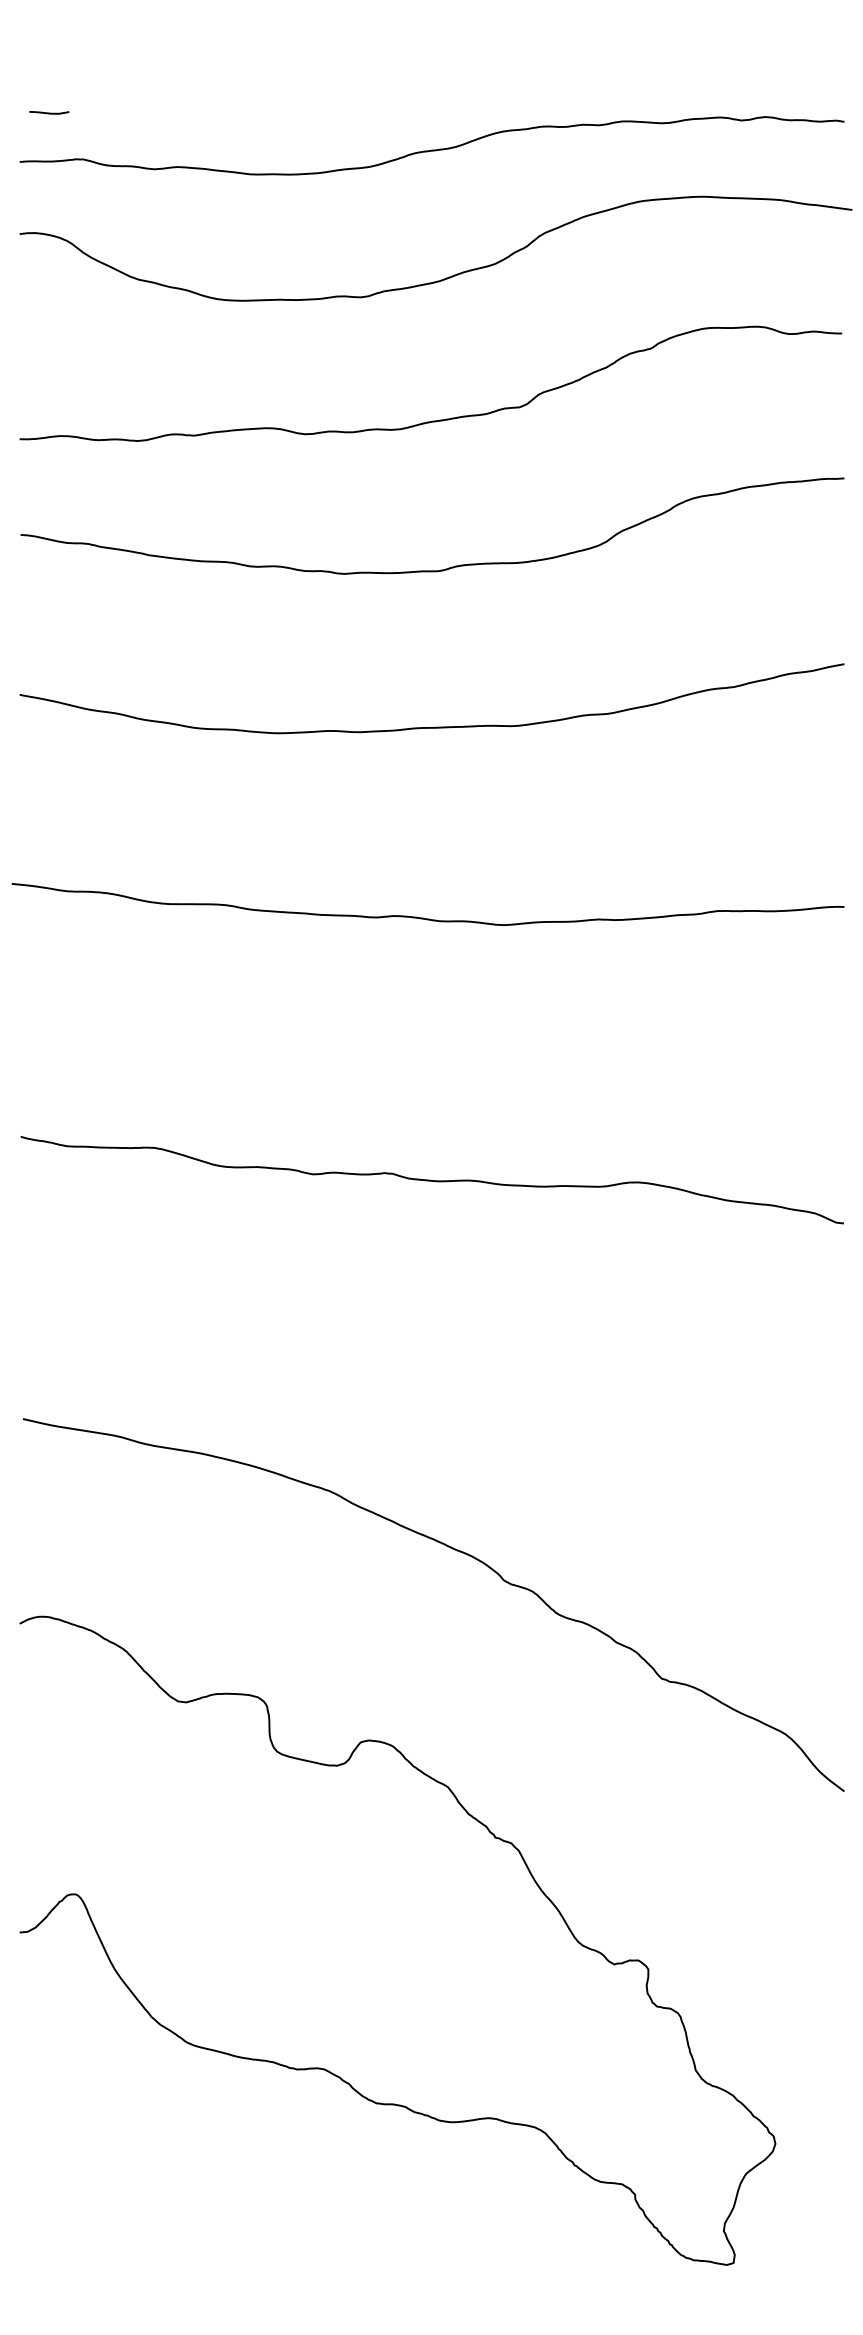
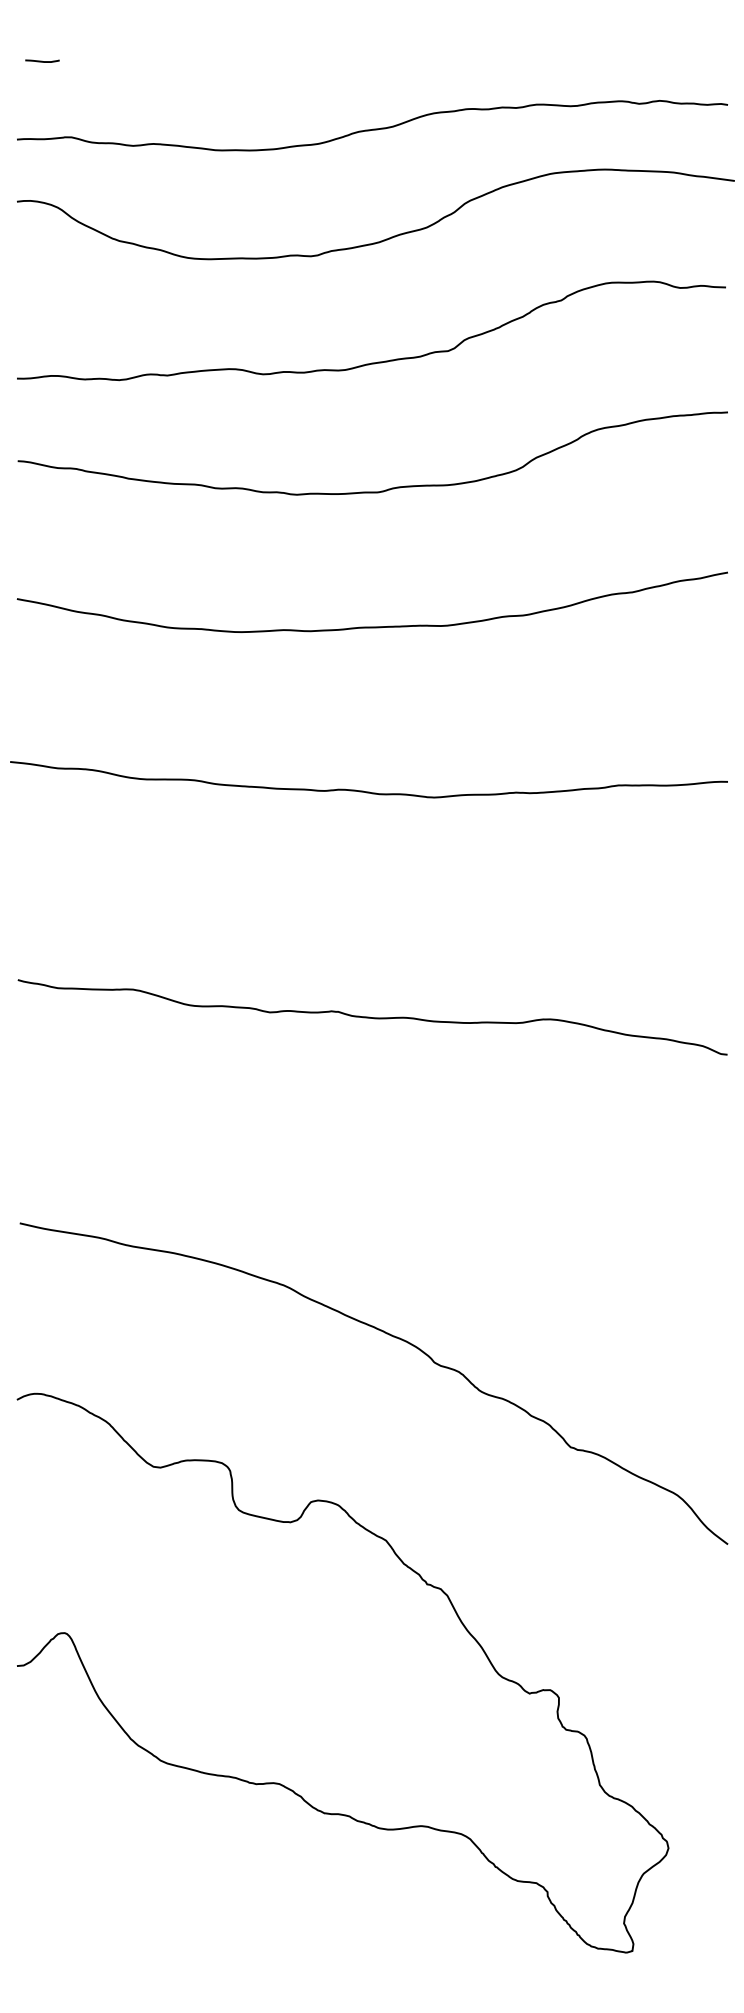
curve: (49, 111) -> (42, 60), moved

